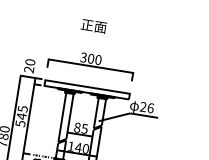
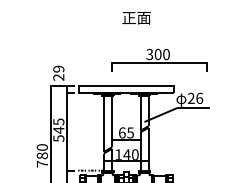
text: (93, 26) -> (136, 18), moved
text: (30, 61) -> (58, 68), 20 -> 29
part: (91, 63) -> (159, 59), moved
text: (77, 127) -> (122, 132), 85 -> 65

